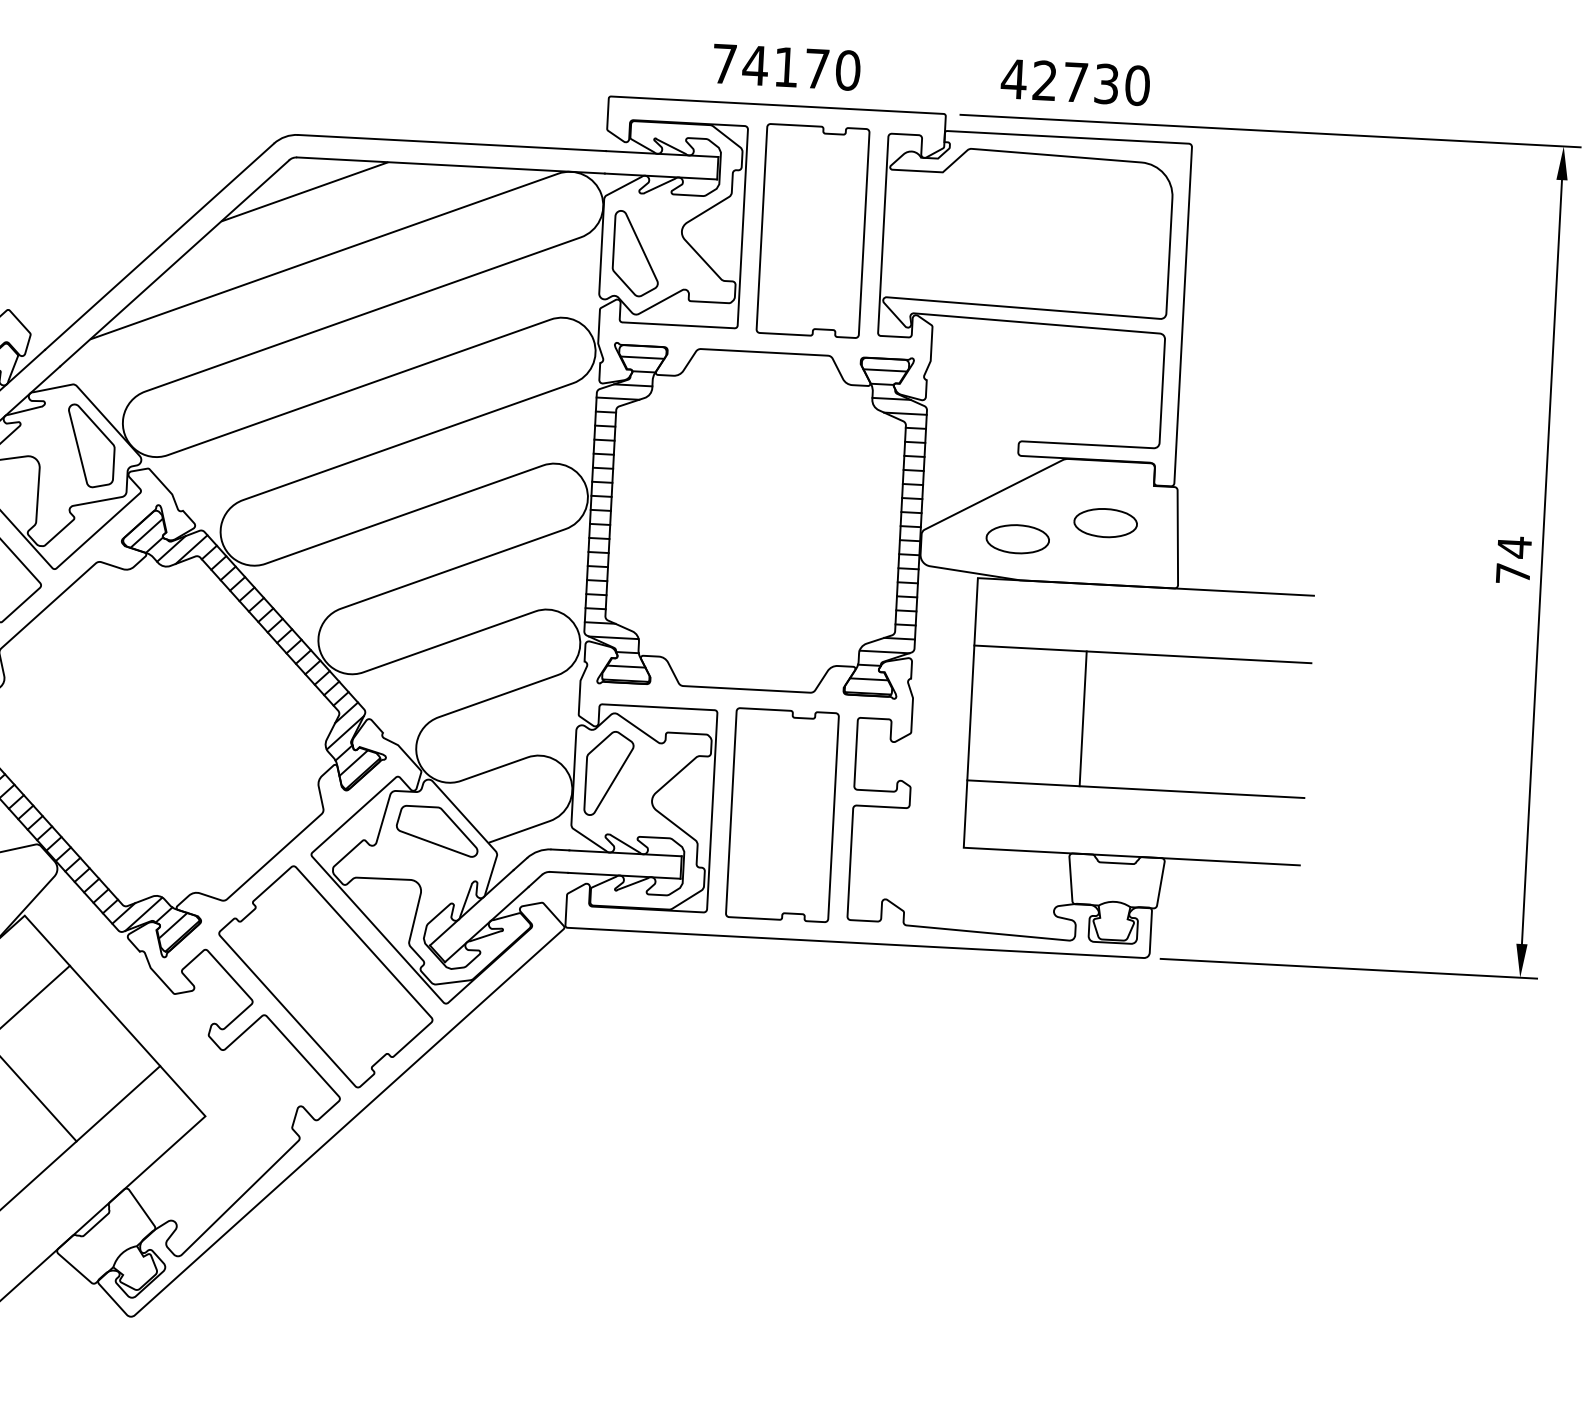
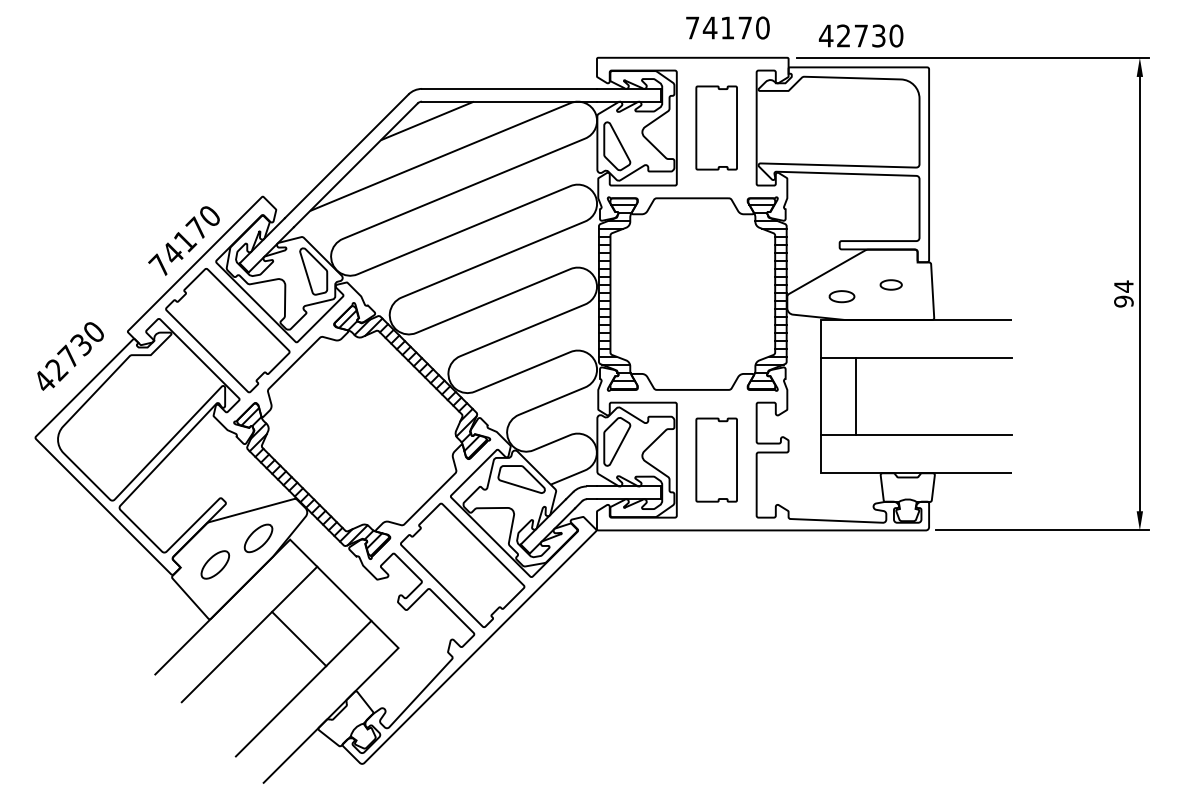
text: (785, 66) -> (727, 27), moved
part: (812, 230) -> (716, 127), size x0.7
part: (1104, 522) -> (890, 284), size x0.6
part: (1016, 538) -> (841, 296), size x0.7
text: (1512, 573) -> (1123, 301), 74 -> 94
line: (1083, 718) -> (856, 396), moved
part: (782, 813) -> (716, 459), size x0.7

